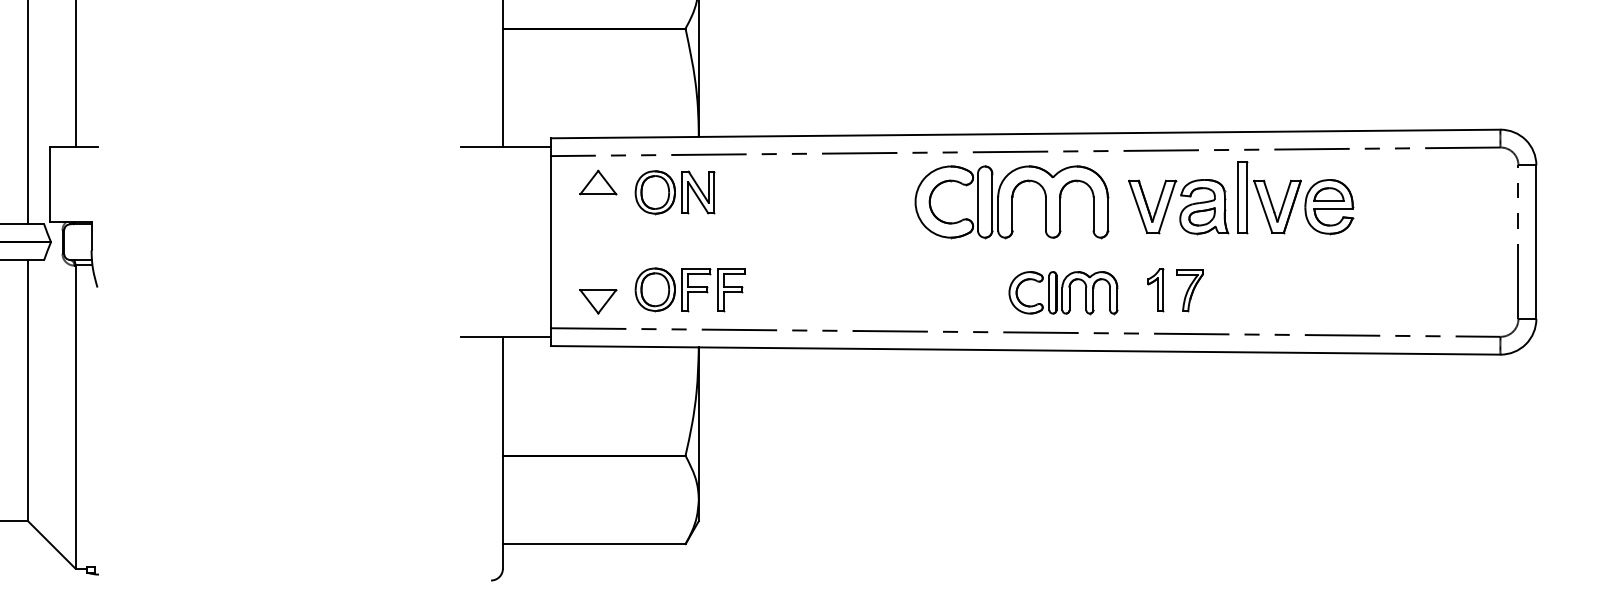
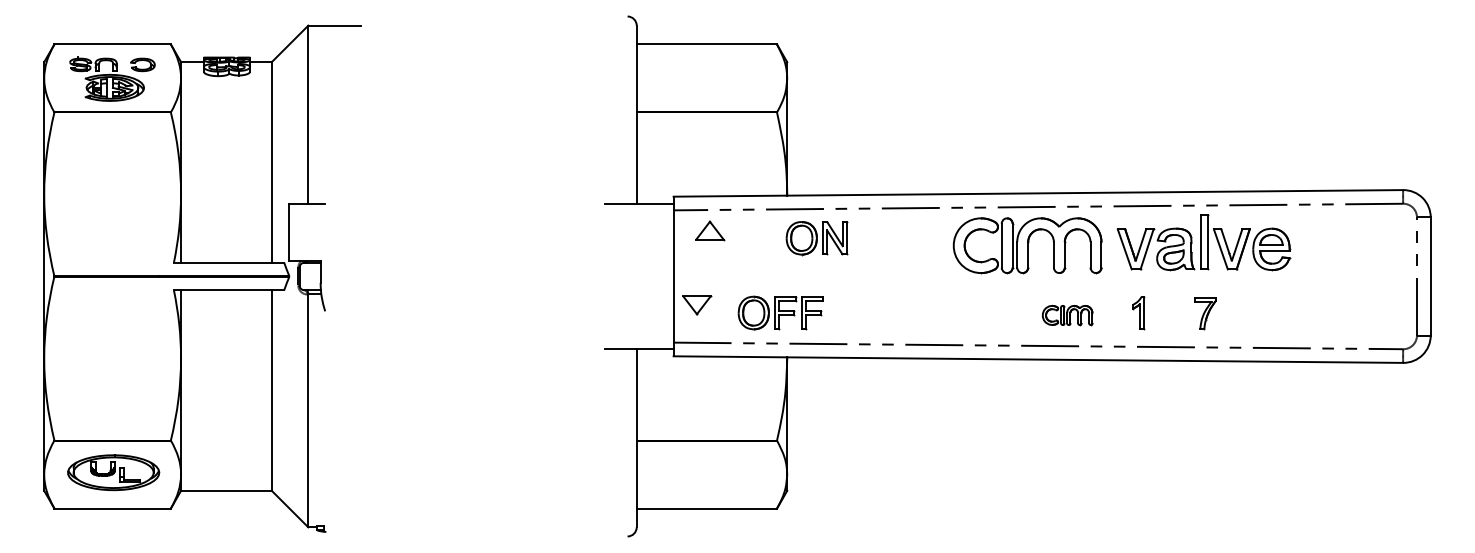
part: (674, 192) -> (816, 238), moved
part: (1189, 290) -> (1205, 313), moved
part: (1063, 292) -> (1067, 315), size x0.6
part: (598, 302) -> (697, 305), moved

